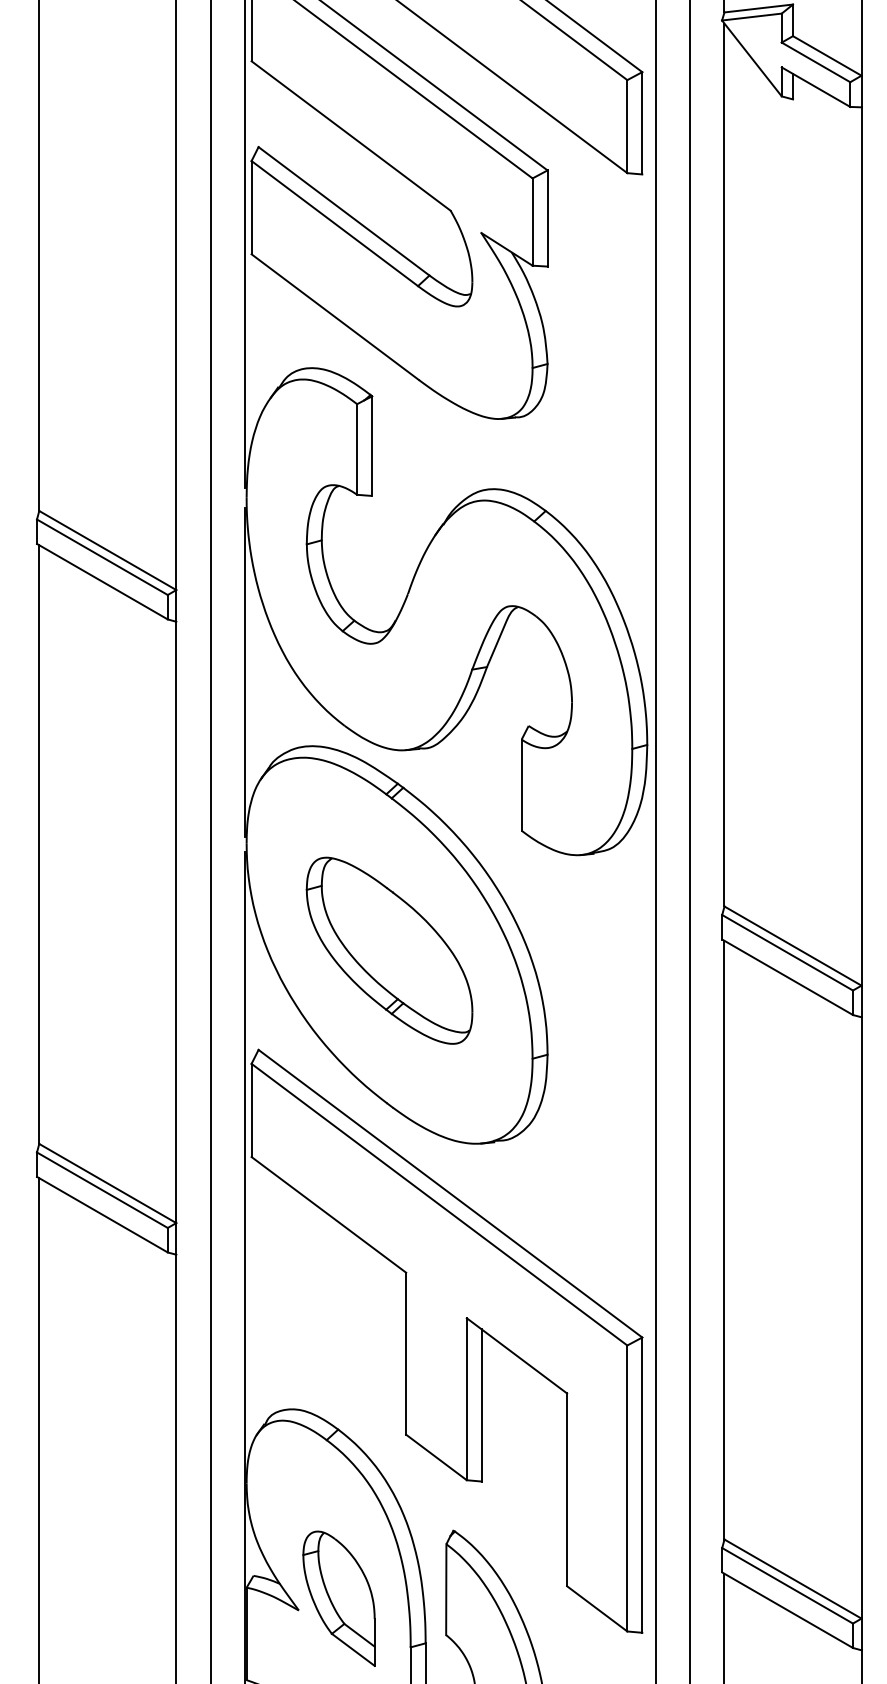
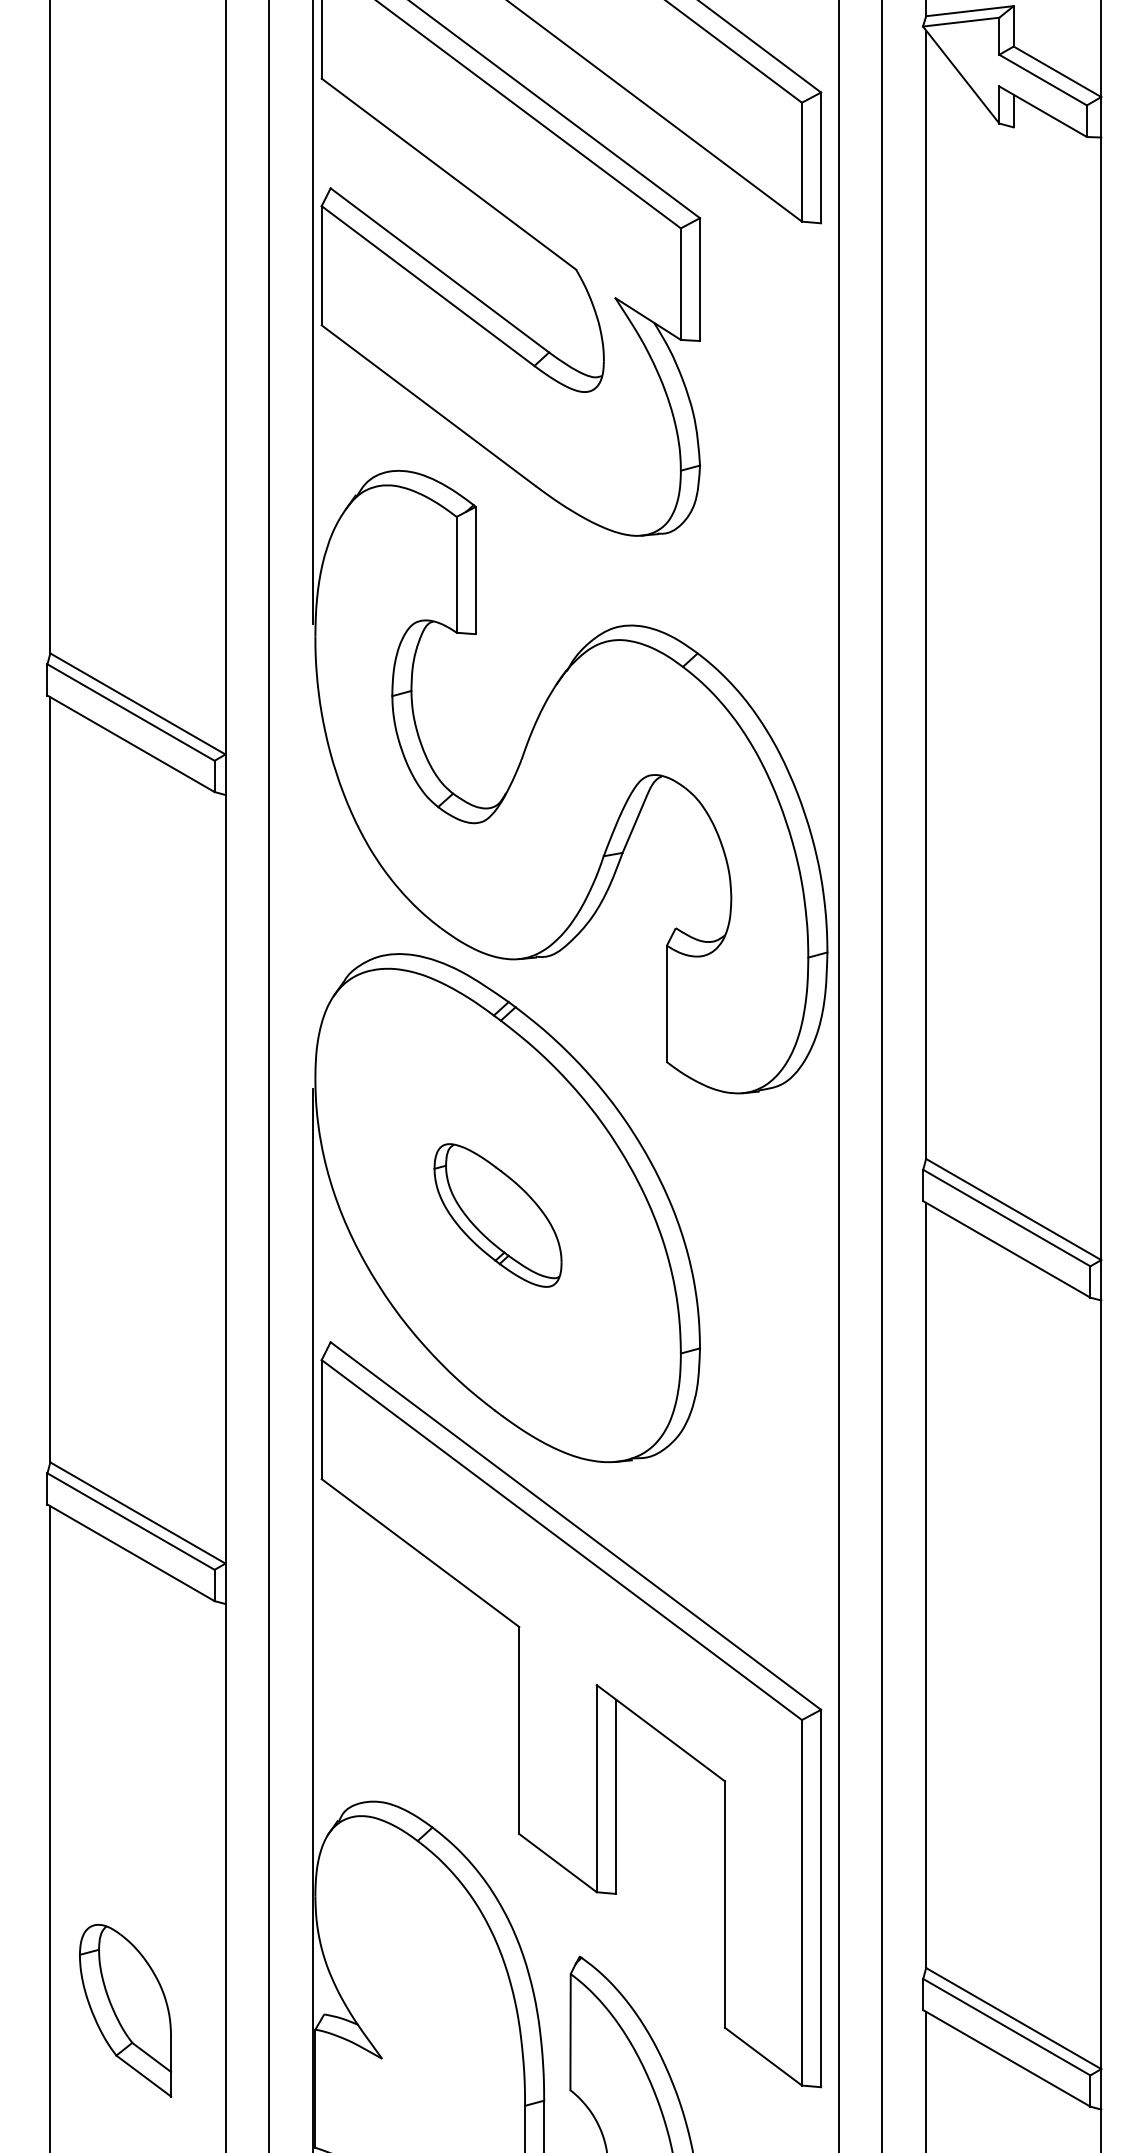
line: (245, 672) -> (313, 859), removed
part: (389, 950) -> (497, 1215), size x0.6
part: (339, 1598) -> (125, 2010), moved

